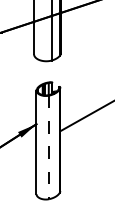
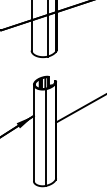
line: (48, 148) -> (45, 138), dashed -> solid

